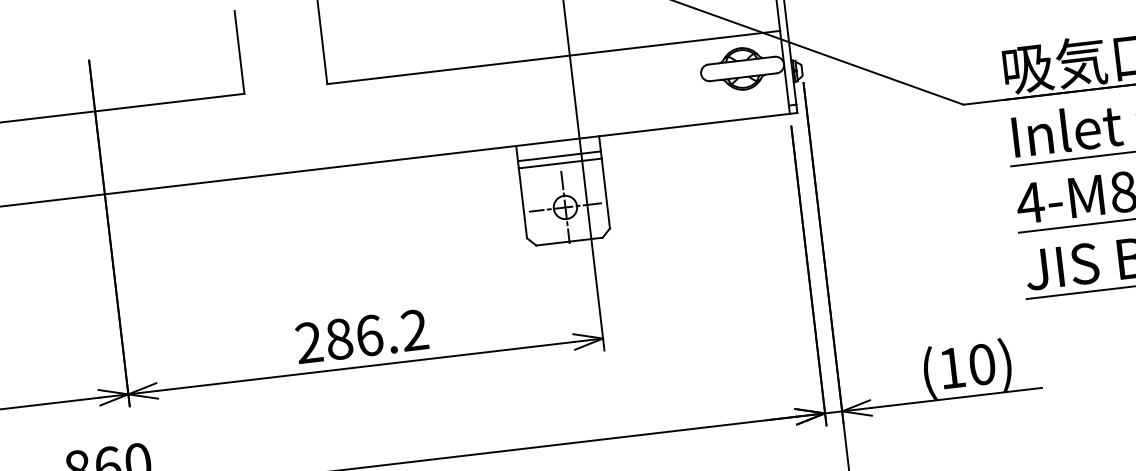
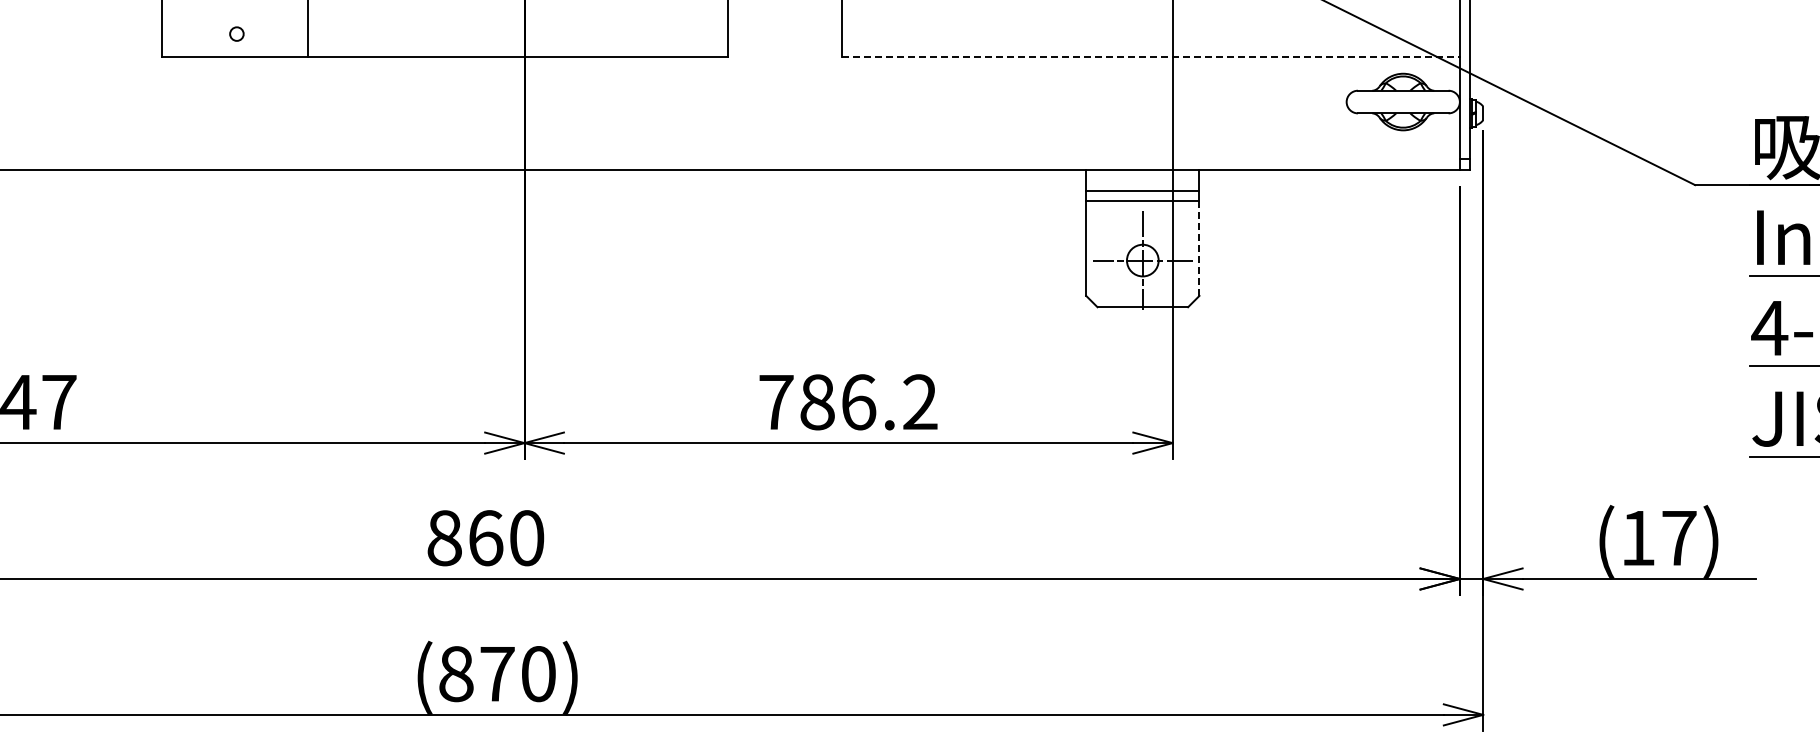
line: (554, 57) -> (1151, 56), solid -> dashed
line: (605, 193) -> (1199, 248), solid -> dashed
text: (309, 342) -> (776, 401), 286.2 -> 786.2
text: (982, 364) -> (1679, 538), (10) -> (17)

